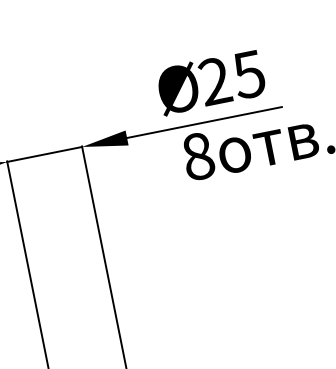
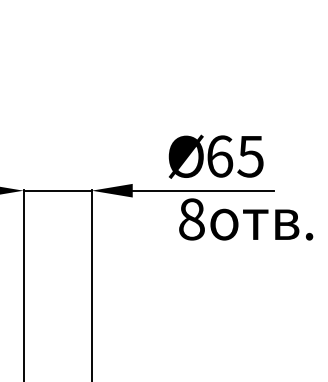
text: (215, 81) -> (220, 156), 25 -> 65

